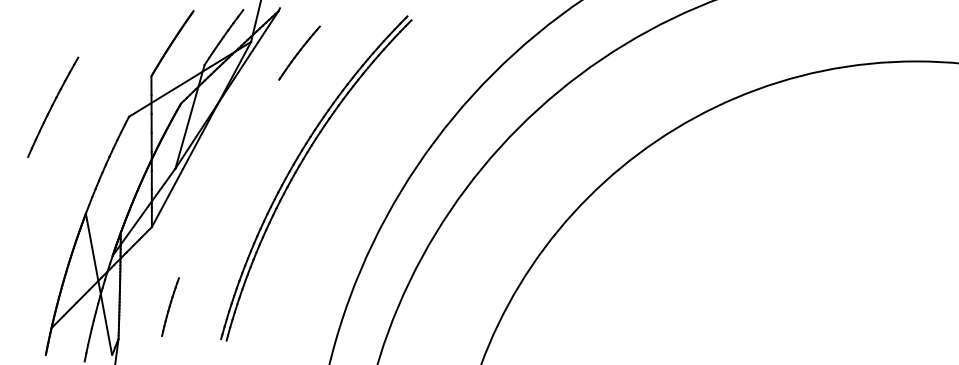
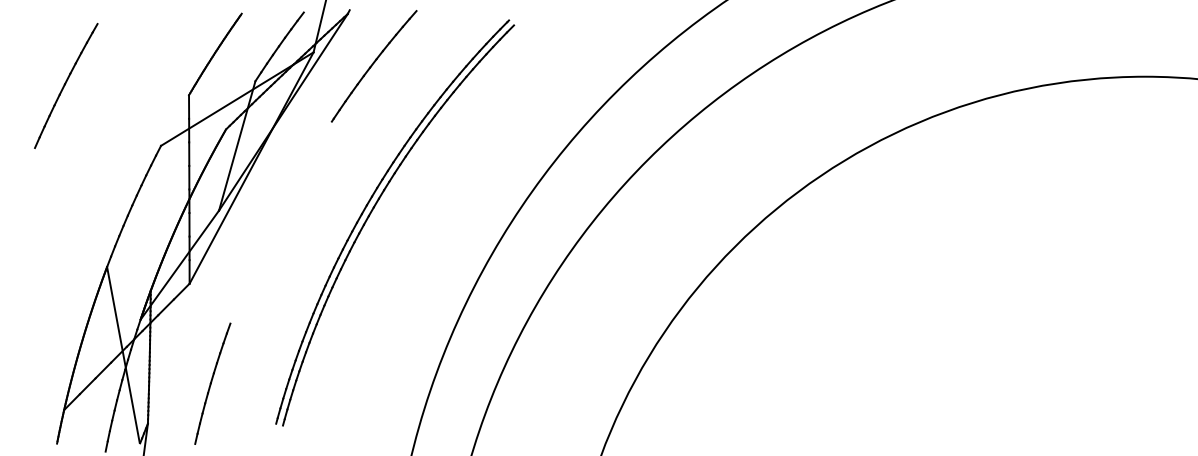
part: (299, 53) -> (373, 66), size x1.67
part: (53, 106) -> (66, 85), moved
part: (170, 306) -> (212, 383), size x1.67

